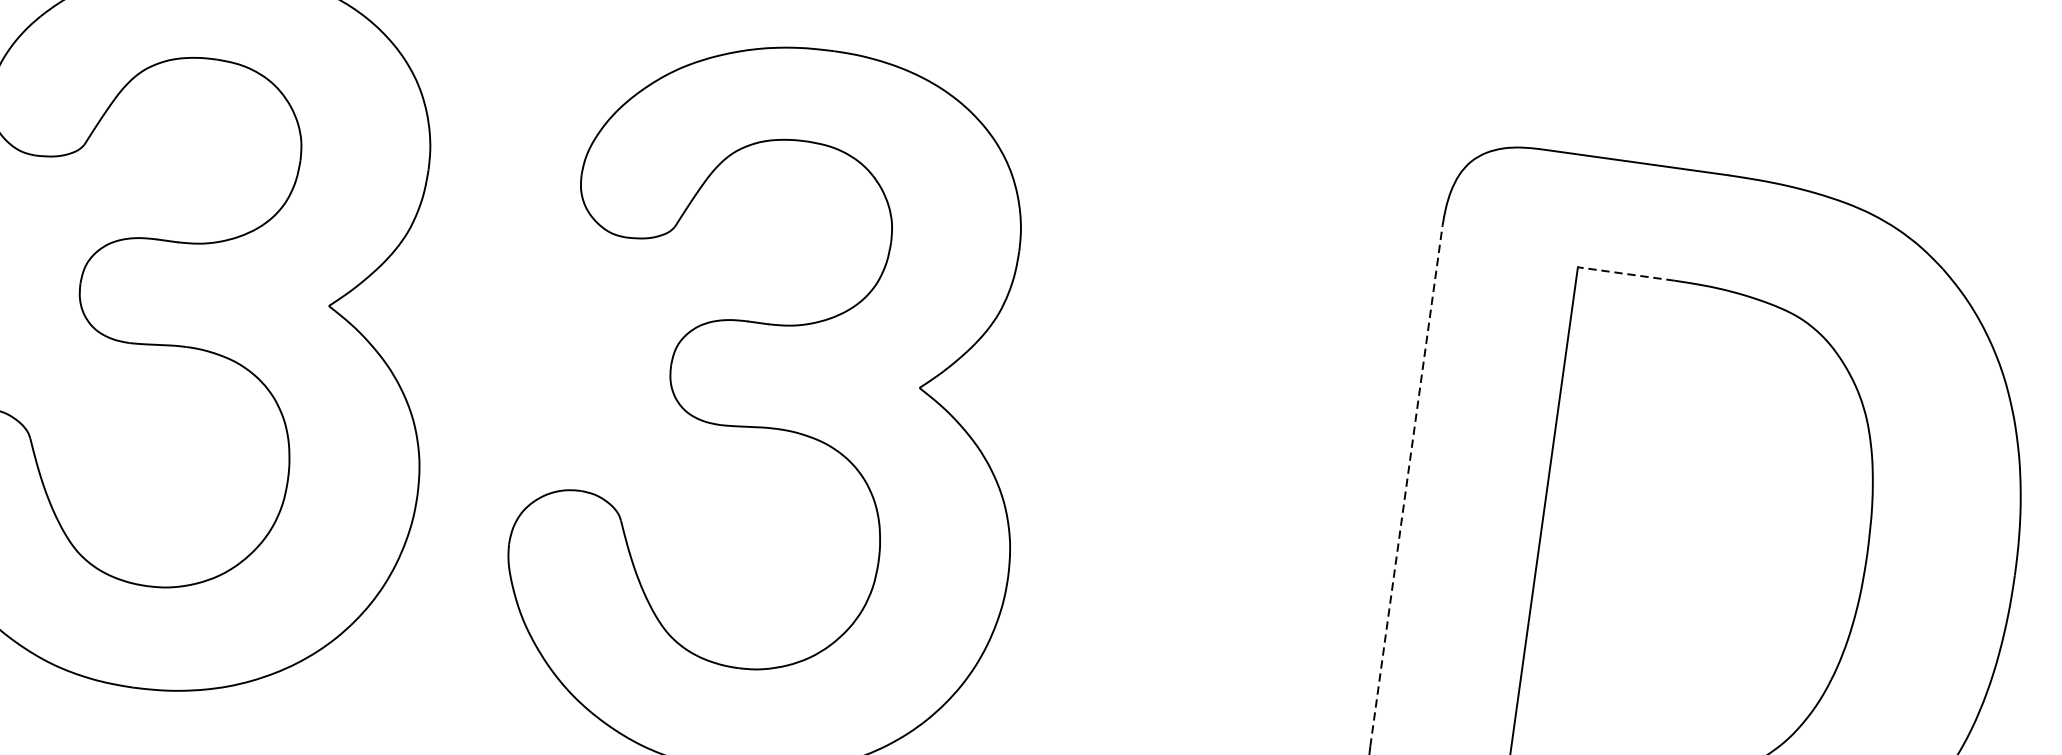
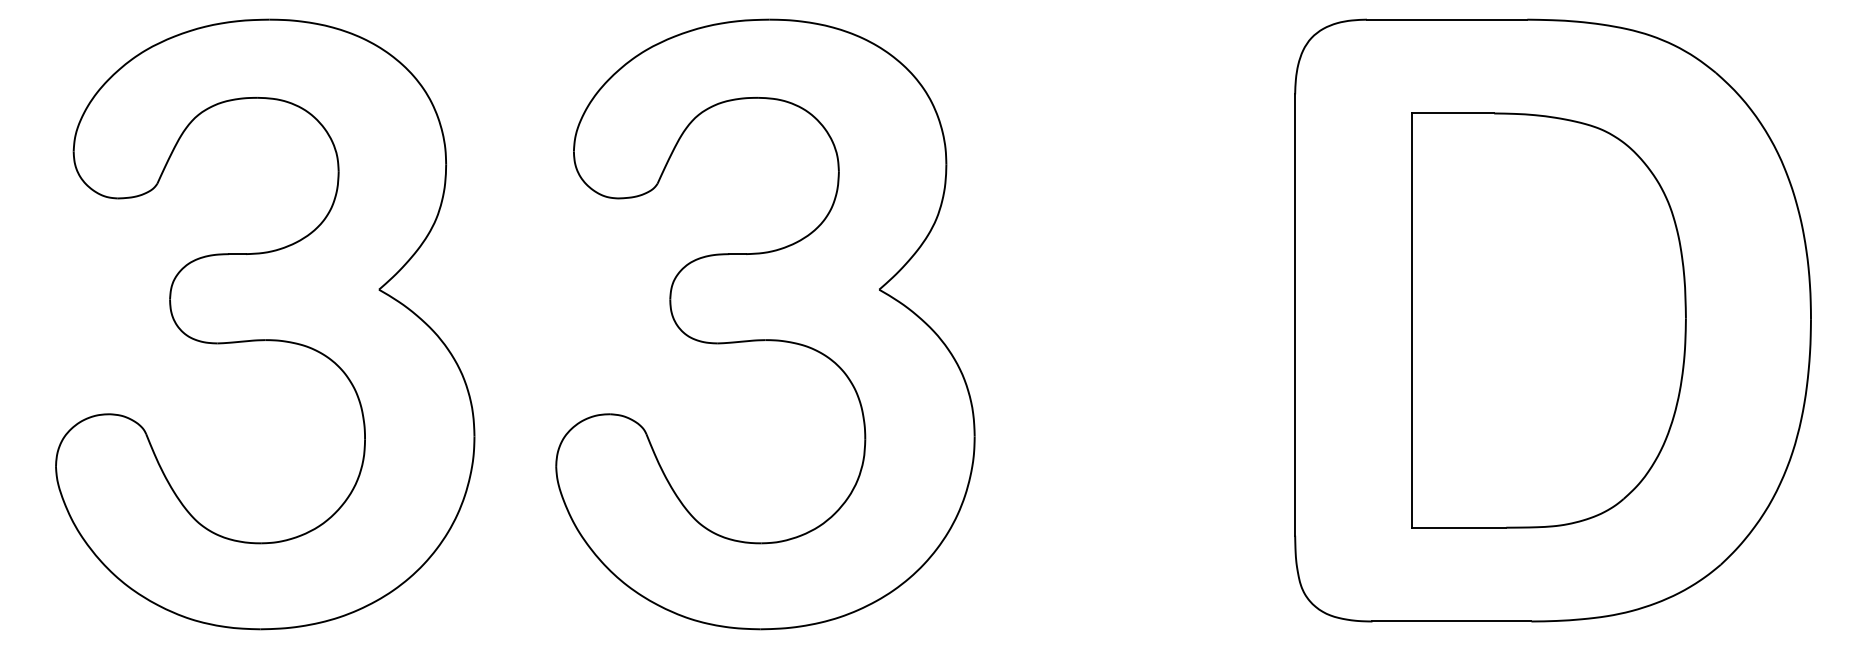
line: (1626, 274) -> (1453, 113), dashed -> solid
line: (1406, 486) -> (1295, 315), dashed -> solid

